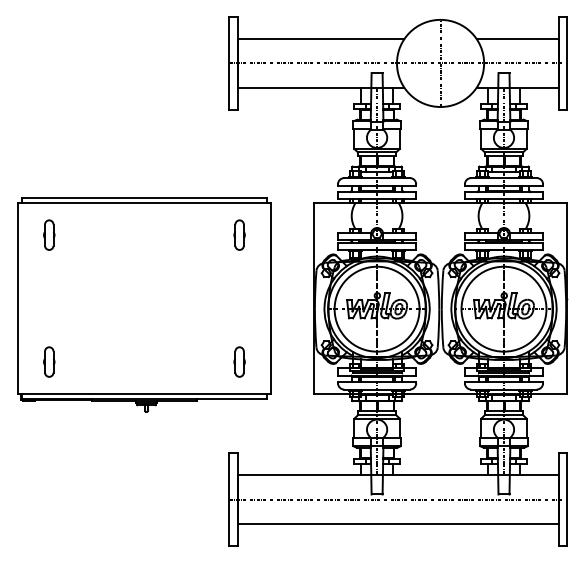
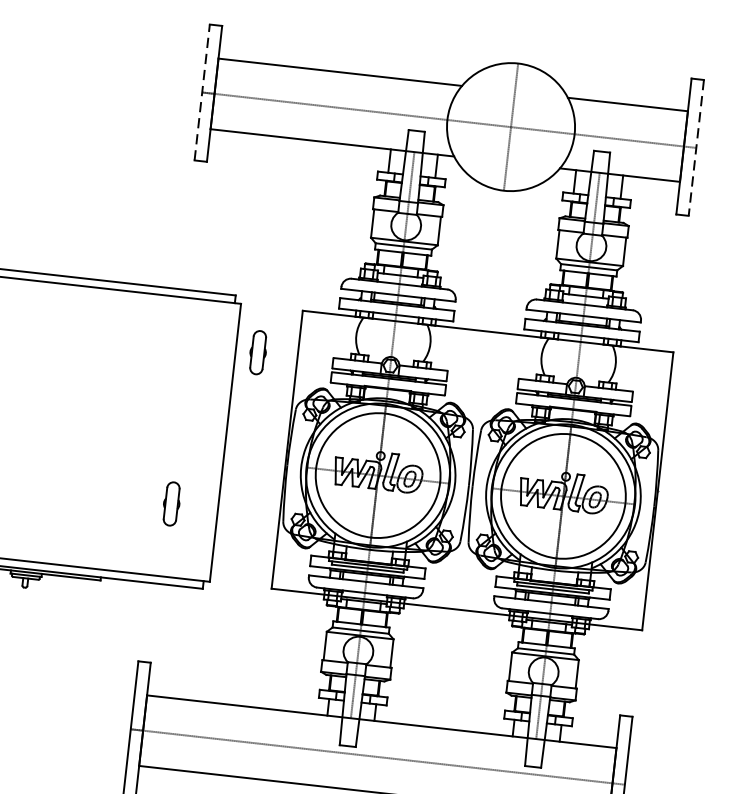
line: (229, 63) -> (202, 92), solid -> dashed
line: (567, 63) -> (696, 148), solid -> dashed
part: (239, 234) -> (258, 351), moved
part: (239, 361) -> (171, 503), moved

